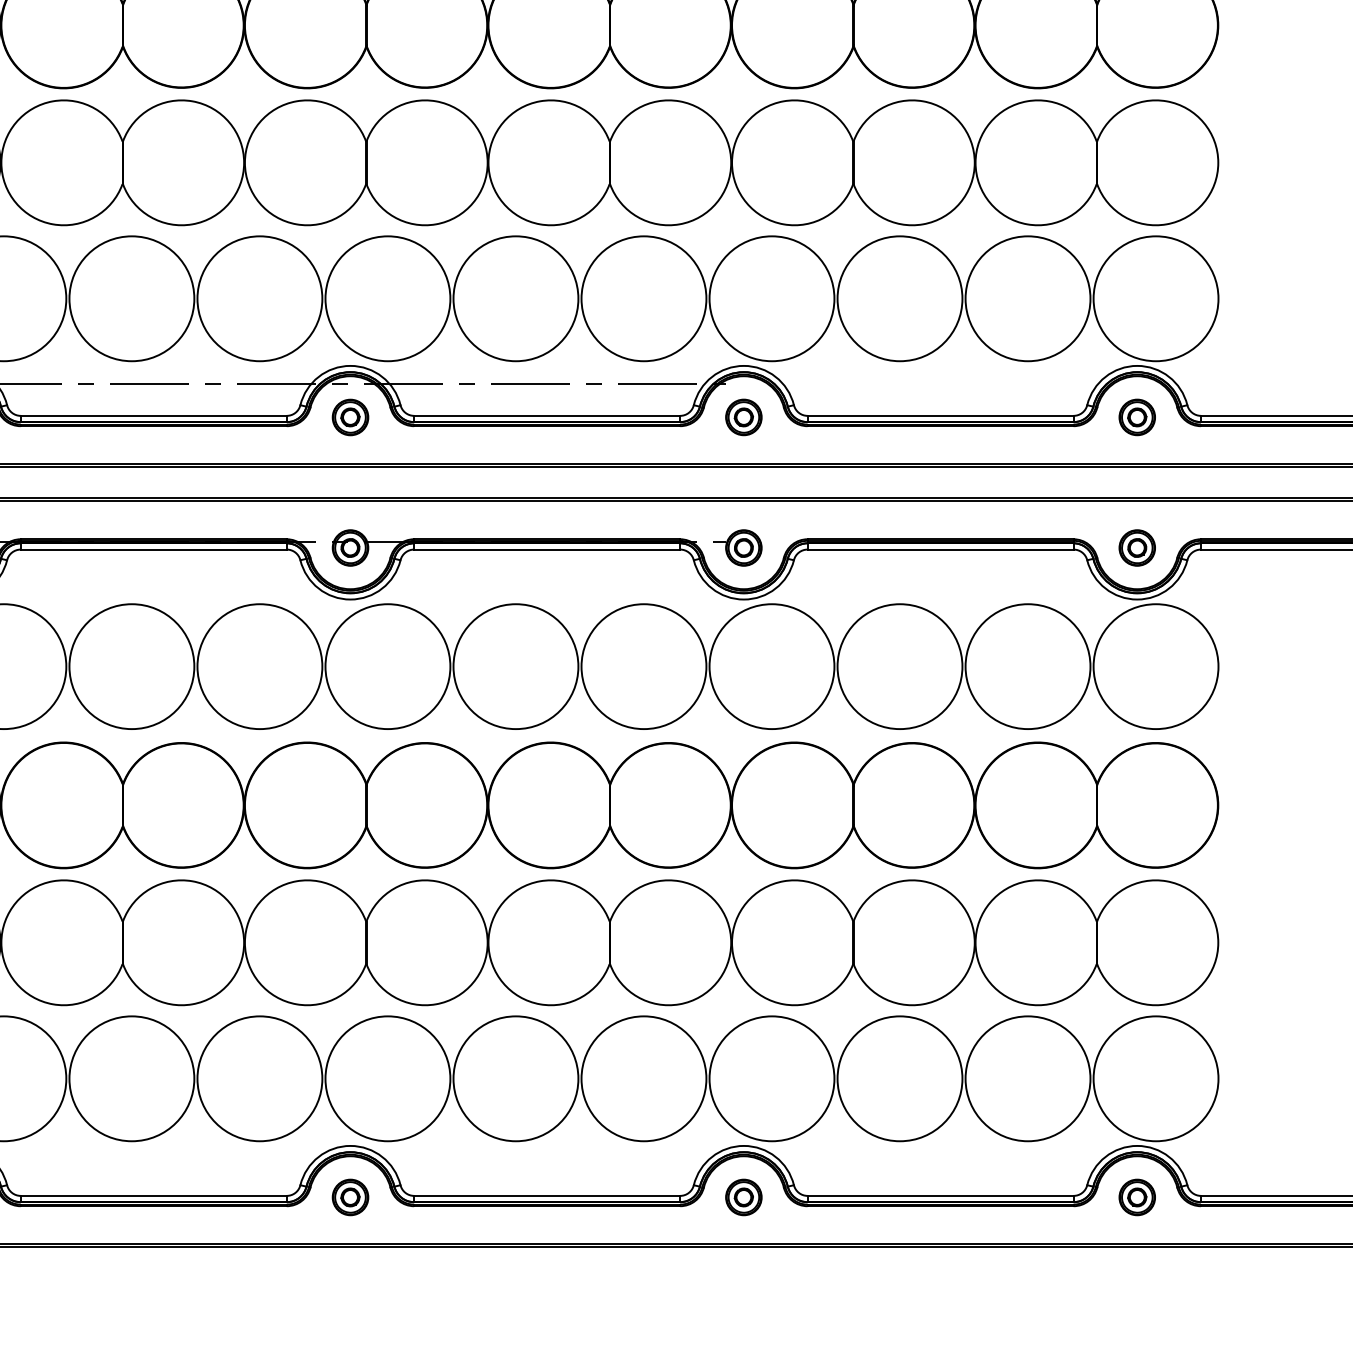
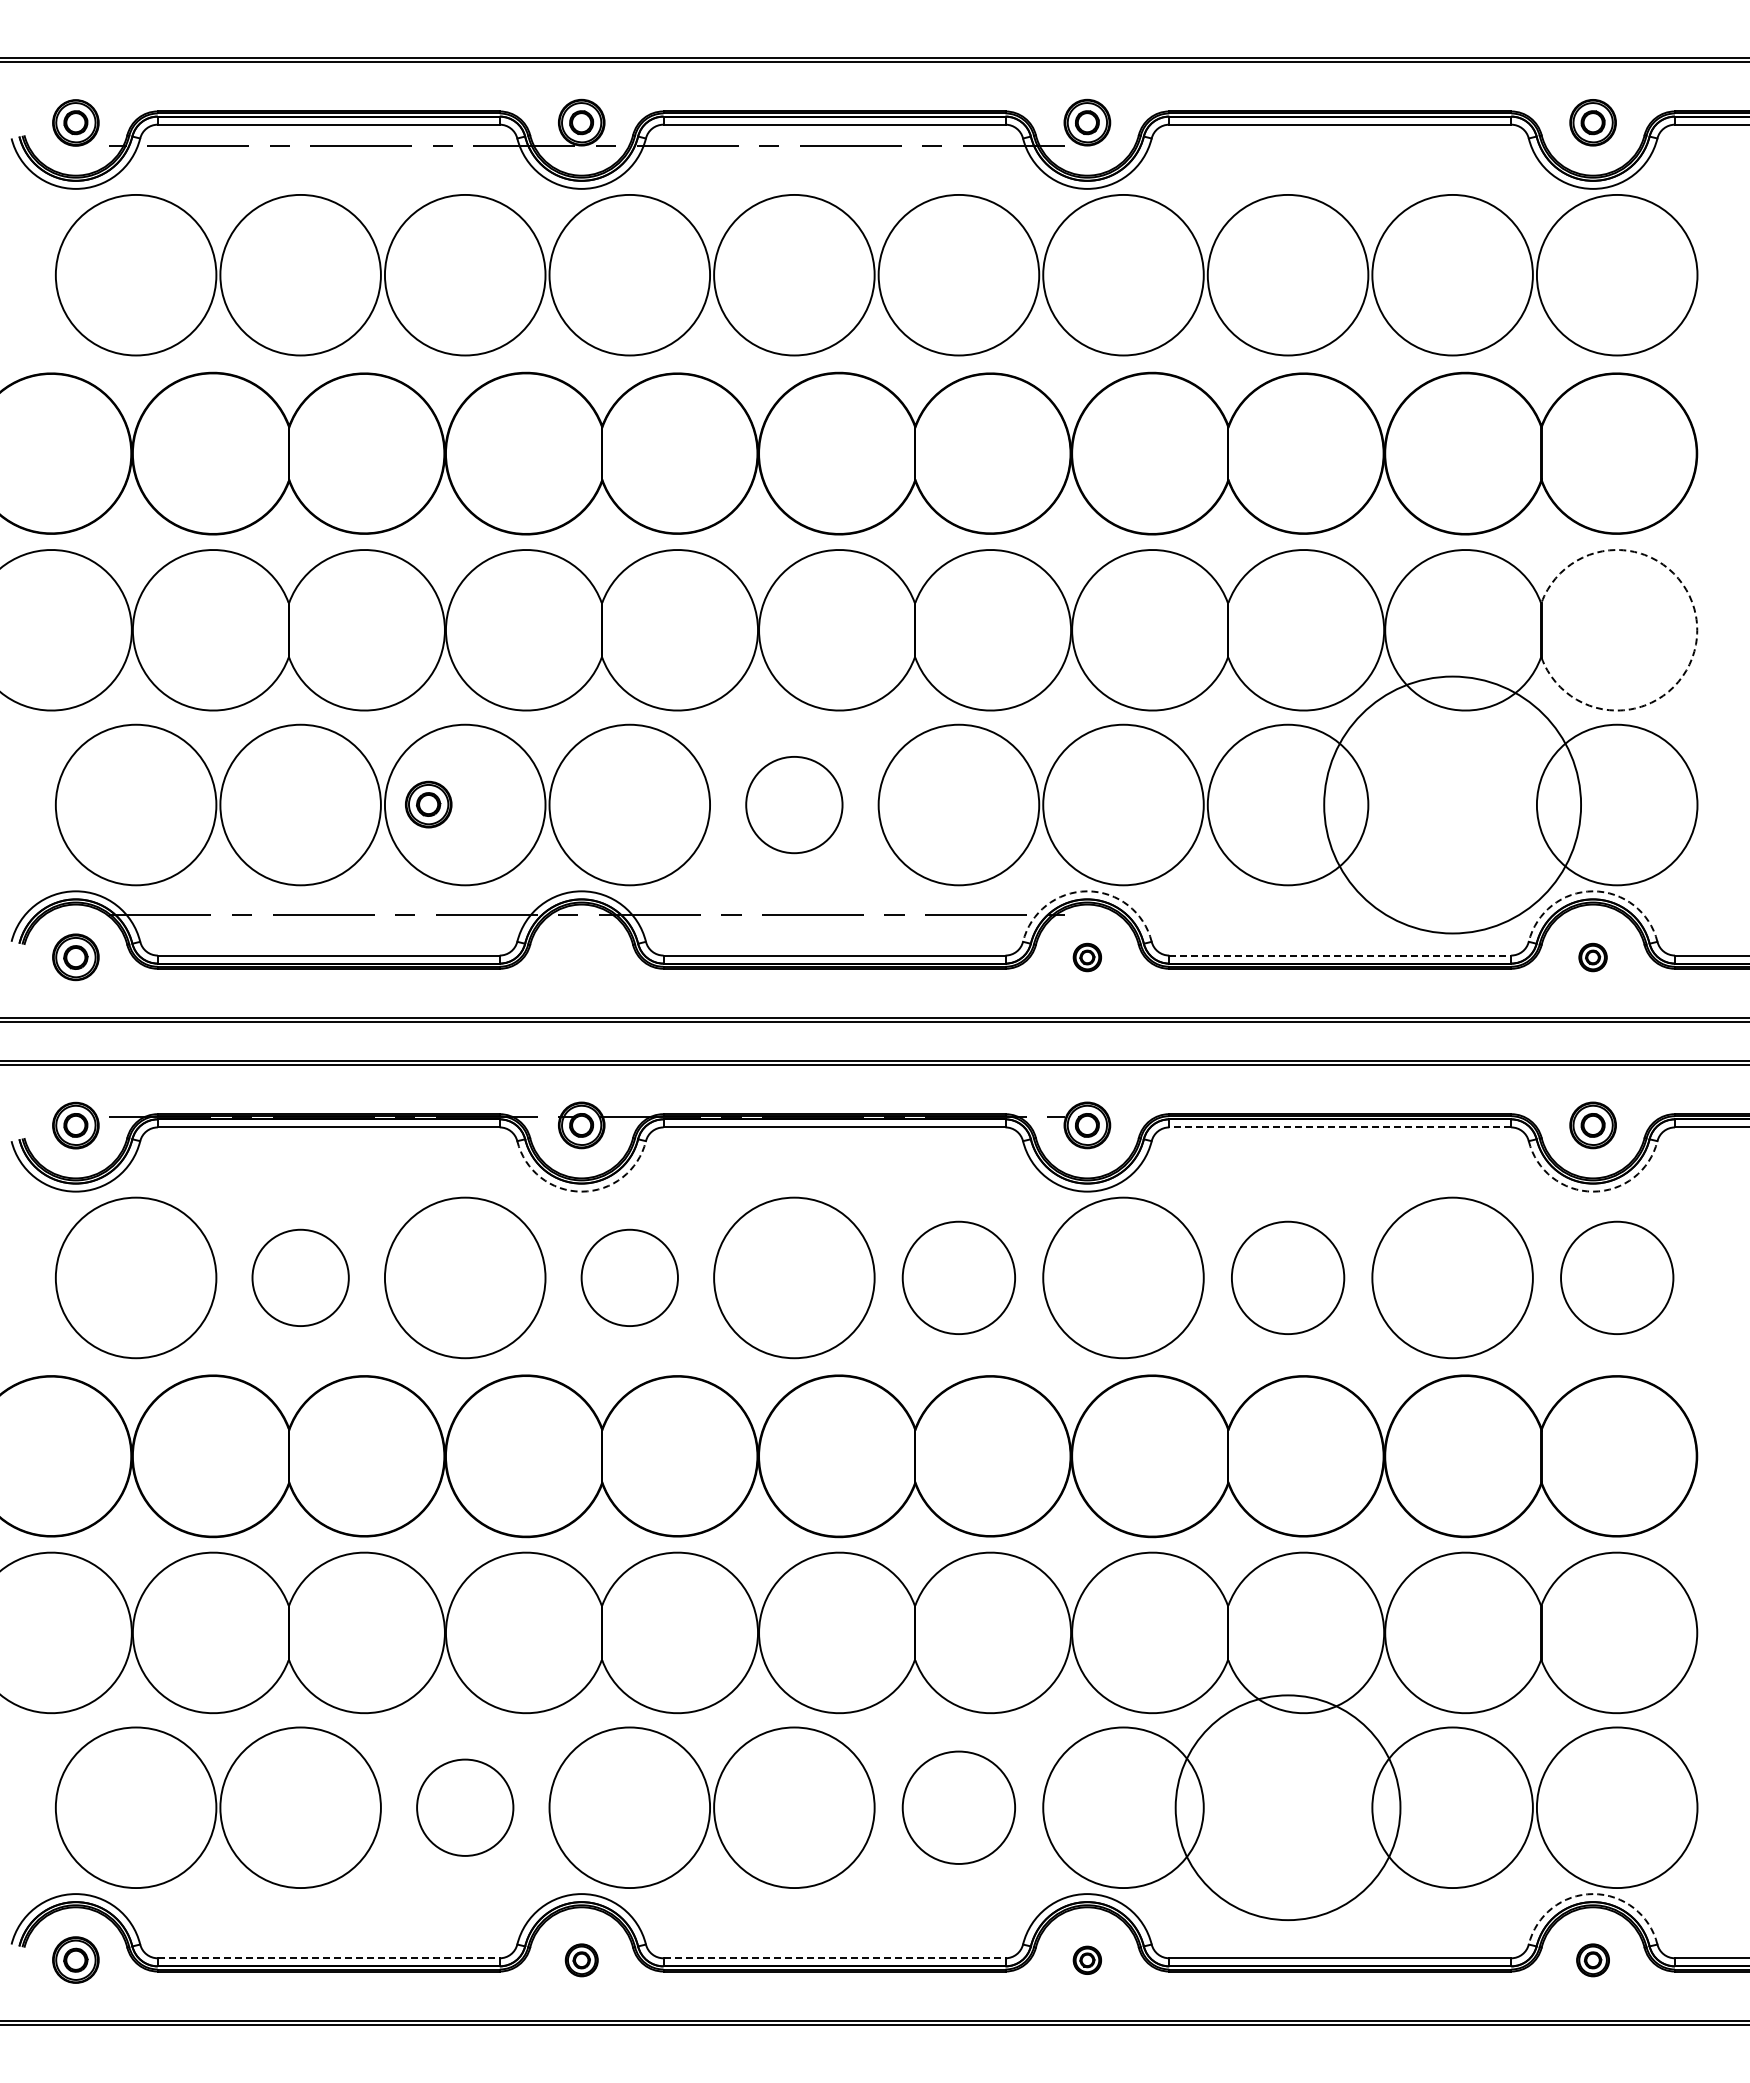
arc: (1218, 163) -> (1697, 630), solid -> dashed
circle: (516, 298) -> (794, 804), size x0.6
circle: (1027, 298) -> (1452, 804), size x1.6
arc: (743, 366) -> (1087, 891), solid -> dashed
arc: (1137, 366) -> (1593, 891), solid -> dashed
line: (940, 415) -> (1340, 955), solid -> dashed
part: (350, 417) -> (428, 804), moved
part: (743, 417) -> (1087, 957), size x0.6
part: (1136, 417) -> (1592, 957), size x0.6
line: (940, 549) -> (1340, 1127), solid -> dashed
arc: (350, 599) -> (581, 1191), solid -> dashed
arc: (1137, 599) -> (1593, 1191), solid -> dashed
circle: (131, 666) -> (300, 1277), size x0.6
circle: (387, 666) -> (629, 1277), size x0.6
circle: (643, 666) -> (958, 1277), size x0.7
circle: (899, 666) -> (1287, 1277), size x0.7
circle: (1155, 666) -> (1616, 1277), size x0.7
circle: (259, 1078) -> (464, 1807), size x0.6
circle: (643, 1078) -> (958, 1807), size x0.7
circle: (899, 1078) -> (1287, 1807), size x1.4
arc: (1137, 1146) -> (1593, 1894), solid -> dashed
line: (153, 1196) -> (328, 1958), solid -> dashed
line: (547, 1196) -> (834, 1958), solid -> dashed
part: (350, 1197) -> (581, 1960), size x0.7
part: (743, 1197) -> (1087, 1960), size x0.6
part: (1136, 1197) -> (1592, 1960), size x0.7

